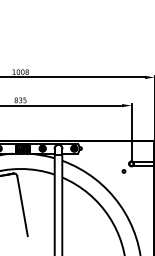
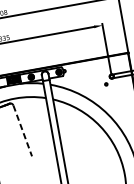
line: (22, 206) -> (22, 131), solid -> dashed

